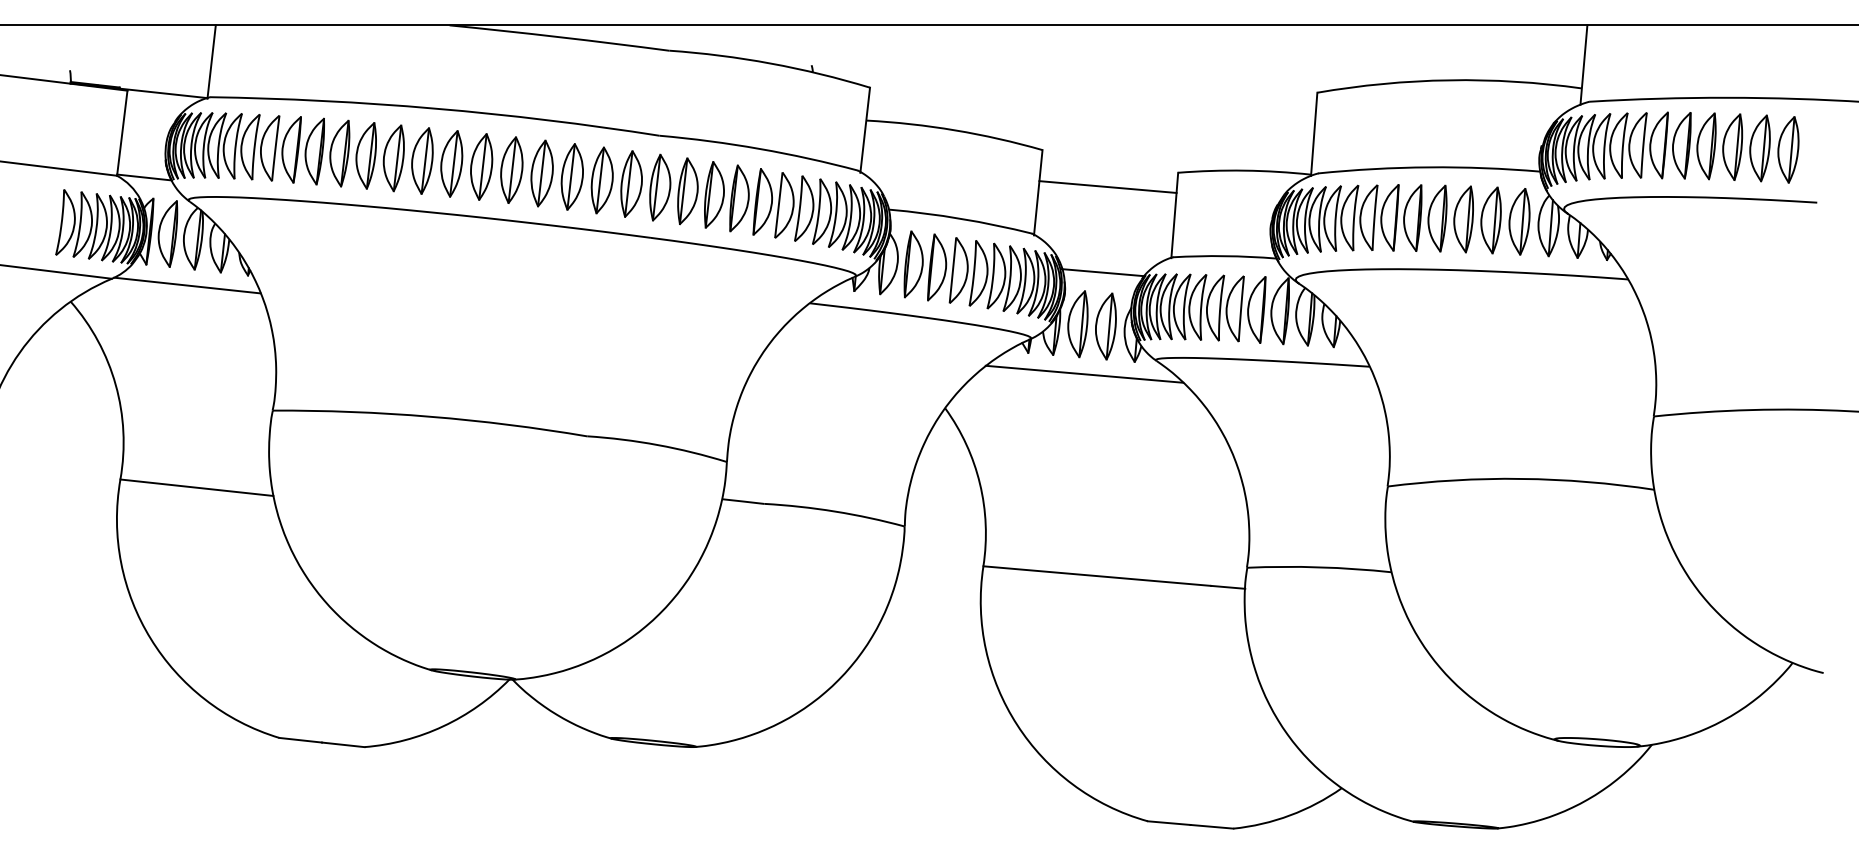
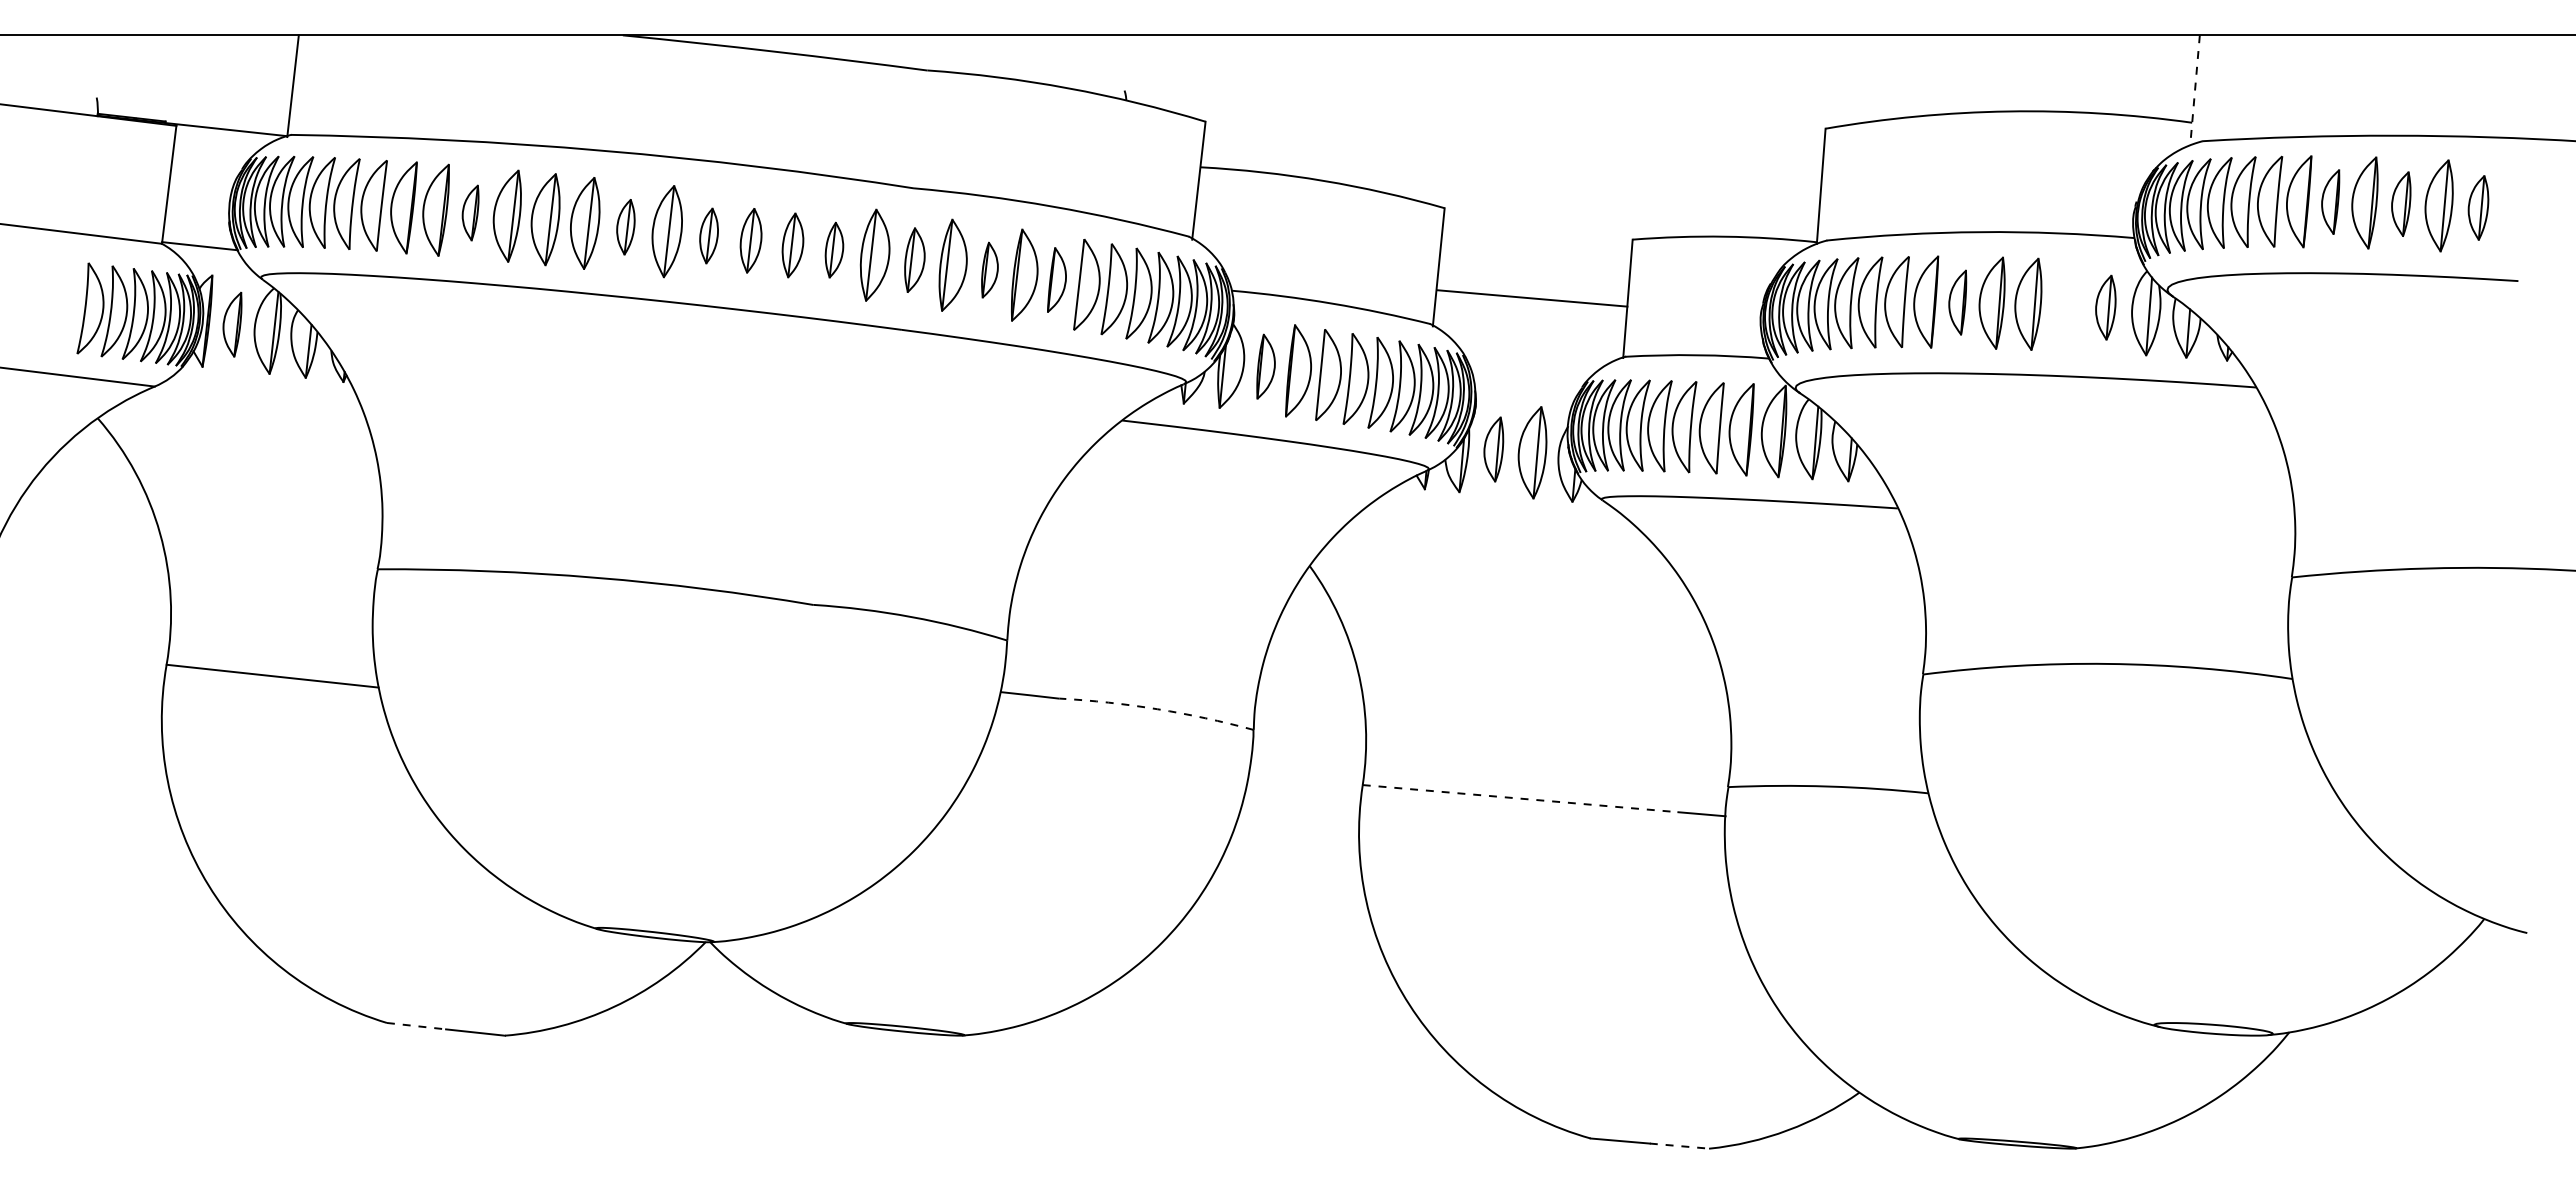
line: (1584, 65) -> (2195, 90), solid -> dashed
part: (1681, 145) -> (2330, 201), size x0.7
part: (1732, 146) -> (2401, 203), size x0.7
part: (1788, 149) -> (2478, 207), size x0.7
part: (339, 153) -> (470, 212), size x0.6
part: (451, 163) -> (625, 226), size x0.6
part: (511, 169) -> (708, 235), size x0.6
part: (541, 173) -> (750, 240), size x0.7
part: (571, 177) -> (792, 245), size x0.7
part: (602, 179) -> (834, 249), size x0.6
part: (660, 187) -> (914, 259), size x0.7
line: (1108, 187) -> (1532, 298), moved
part: (714, 194) -> (989, 269), size x0.6
part: (762, 201) -> (1056, 279), size x0.7
part: (1412, 218) -> (1957, 302), size x0.7
part: (1491, 220) -> (2066, 305), removed
part: (1519, 221) -> (2105, 307), size x0.7
part: (167, 233) -> (232, 324), size x0.7
part: (913, 264) -> (1265, 366), size x0.7
line: (1103, 272) -> (1528, 377), removed
line: (187, 285) -> (259, 395), removed
part: (1077, 324) -> (1493, 449), size x0.7
line: (1084, 373) -> (1502, 518), removed
arc: (835, 511) -> (1157, 709), solid -> dashed
line: (1097, 575) -> (1521, 798), solid -> dashed
line: (300, 740) -> (416, 1026), solid -> dashed
line: (1211, 827) -> (1679, 1146), solid -> dashed

